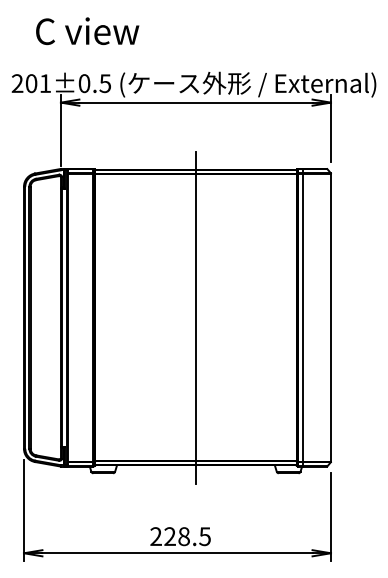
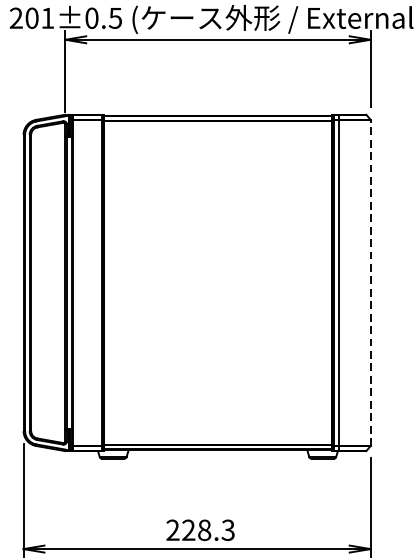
line: (195, 317) -> (217, 282), removed
line: (330, 317) -> (370, 282), solid -> dashed
text: (204, 536) -> (227, 530), 228.5 -> 228.3

